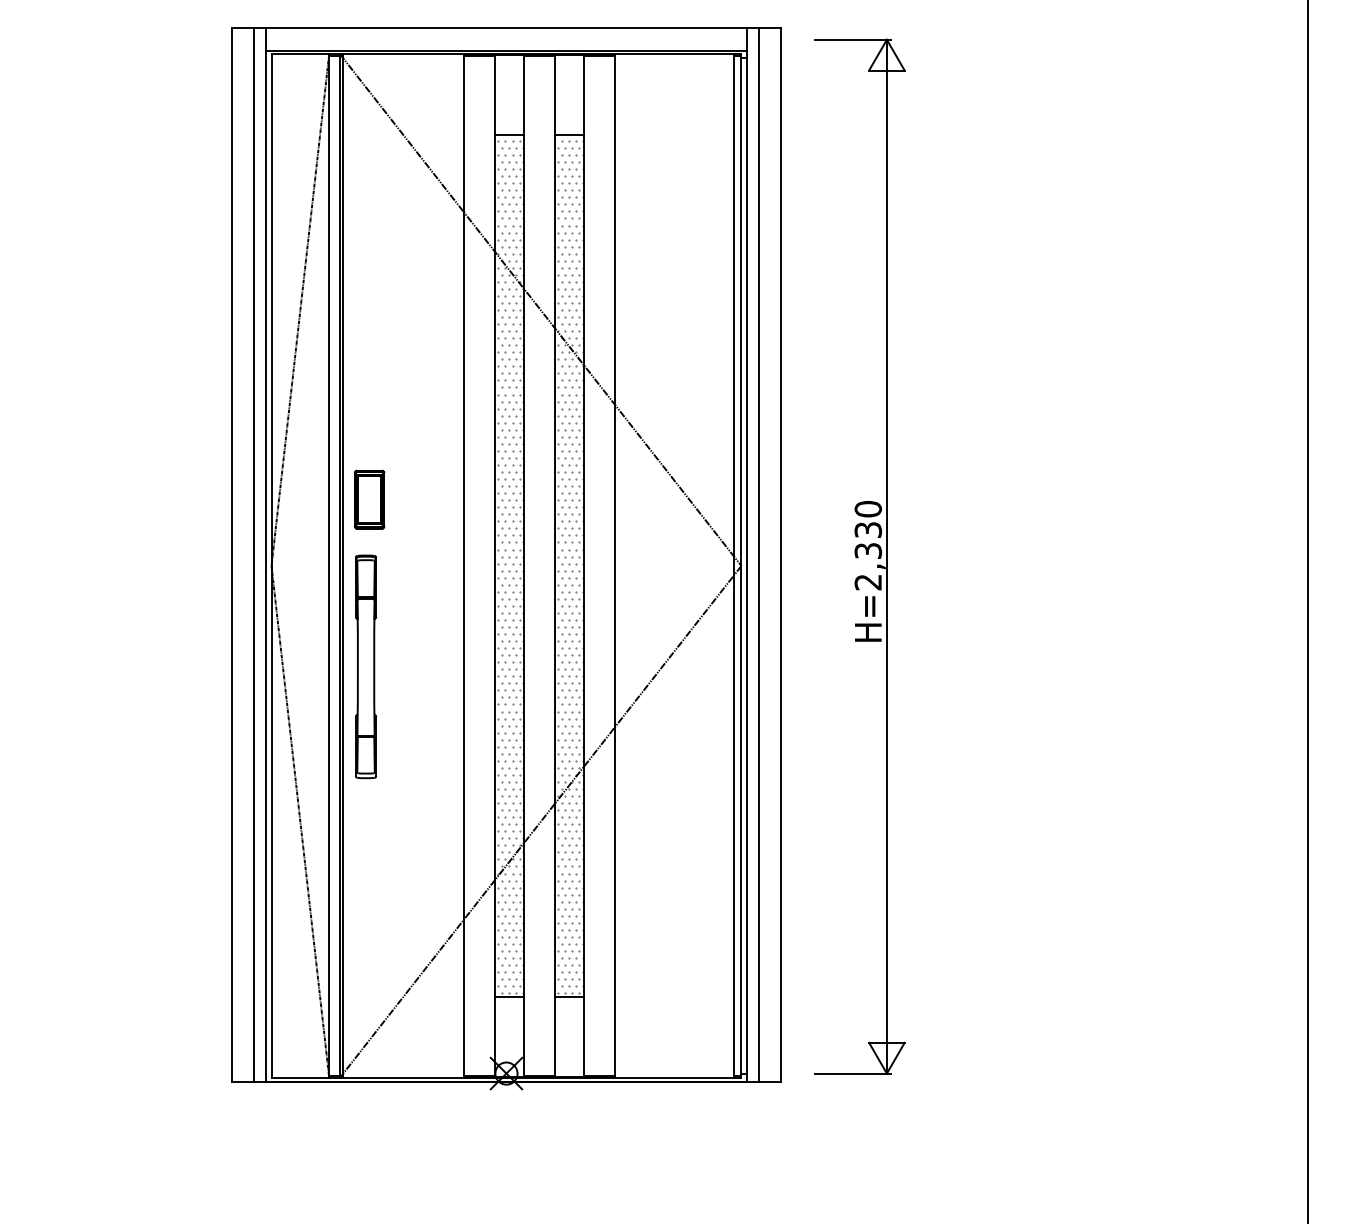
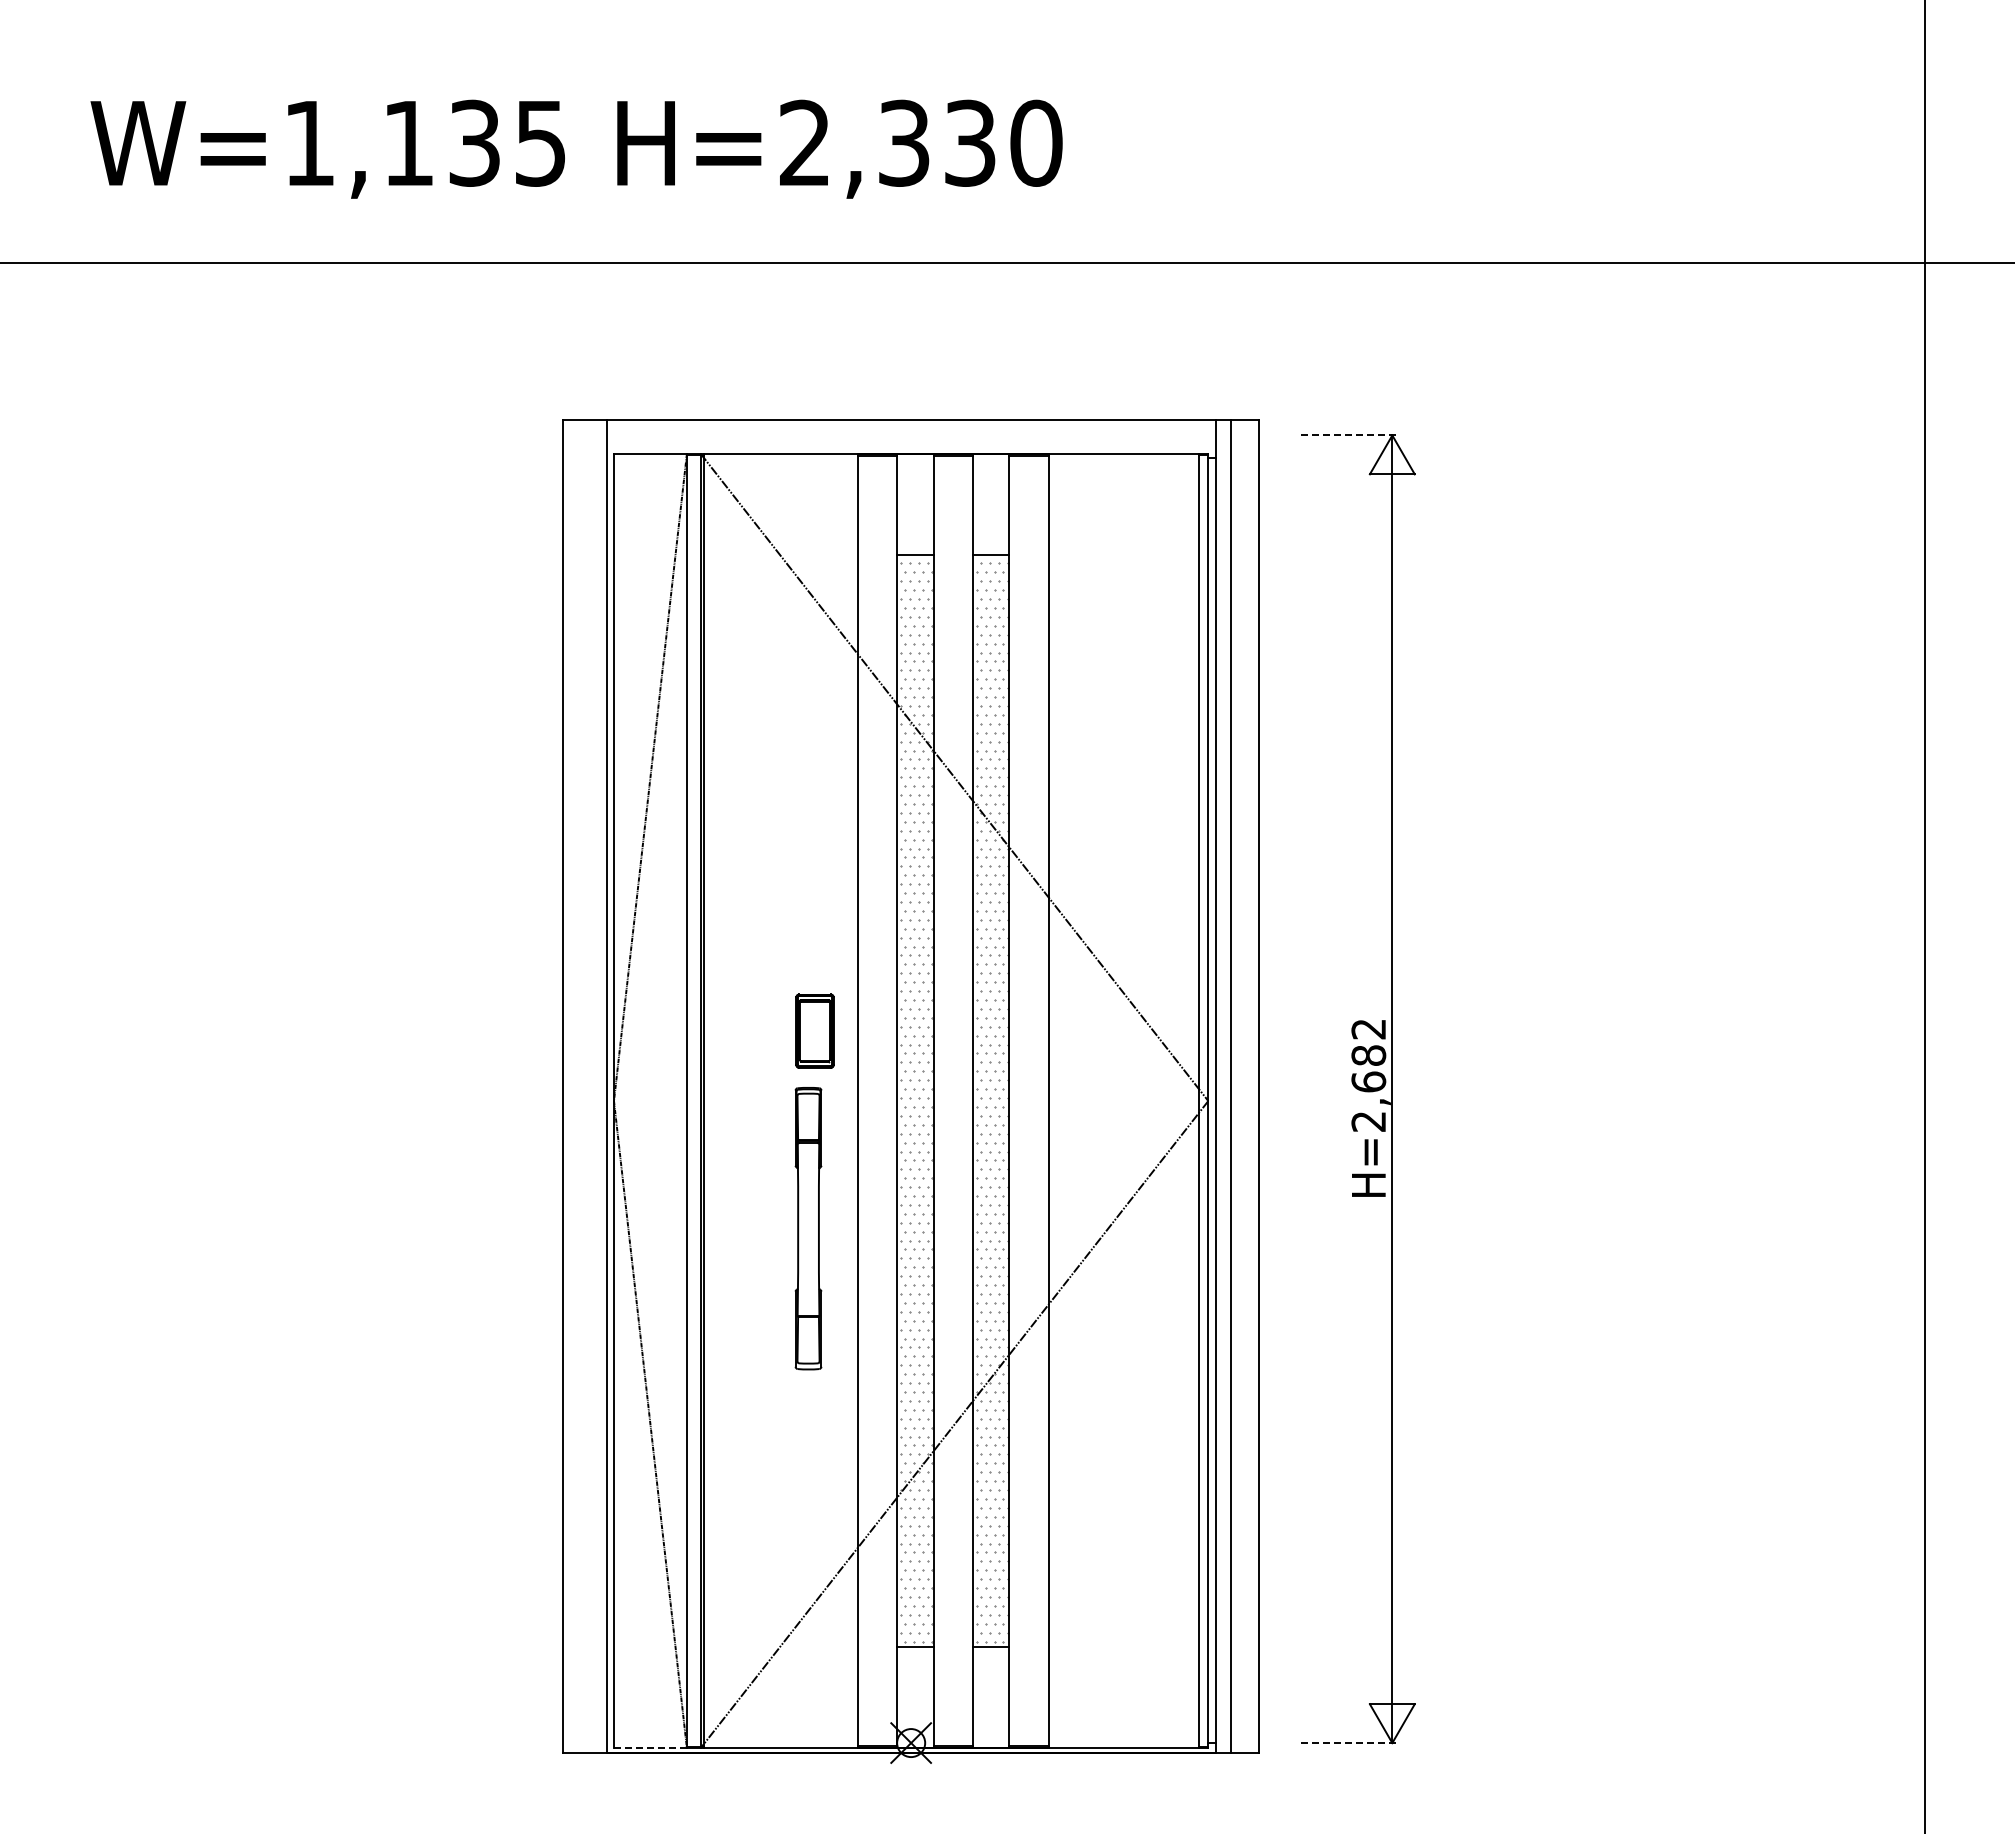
line: (853, 39) -> (1349, 435), solid -> dashed
line: (505, 50) -> (910, 449), removed
part: (369, 499) -> (814, 1030), moved
text: (868, 529) -> (1368, 1055), H=2,330 -> H=2,682
line: (253, 554) -> (591, 1086), removed
part: (366, 666) -> (808, 1228), moved
line: (853, 1073) -> (1349, 1743), solid -> dashed
line: (299, 1077) -> (649, 1748), solid -> dashed

